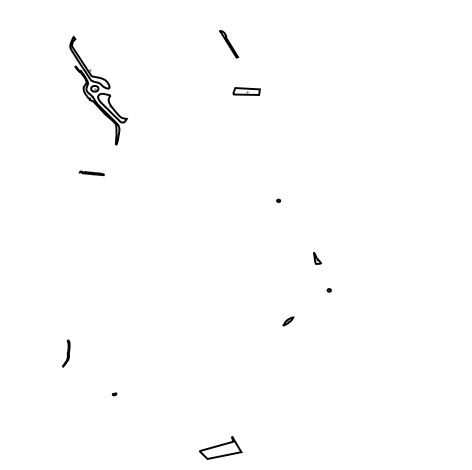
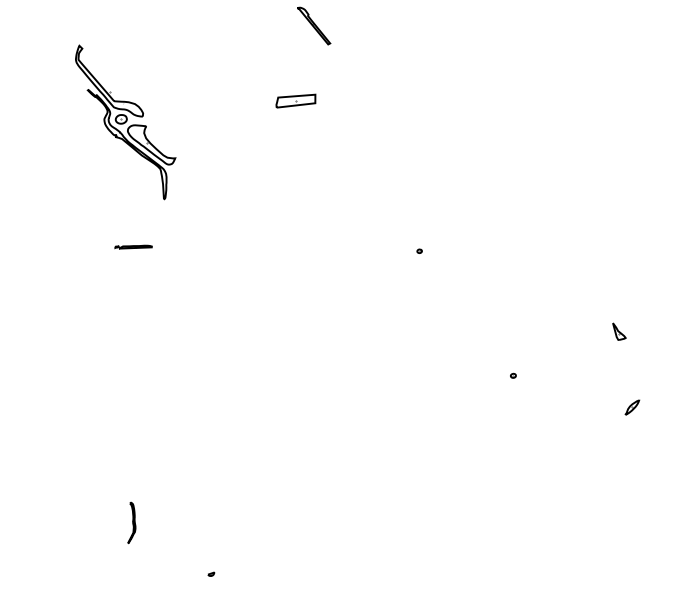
part: (246, 91) -> (295, 100), moved
part: (317, 258) -> (619, 331), moved
part: (288, 321) -> (632, 407), moved

